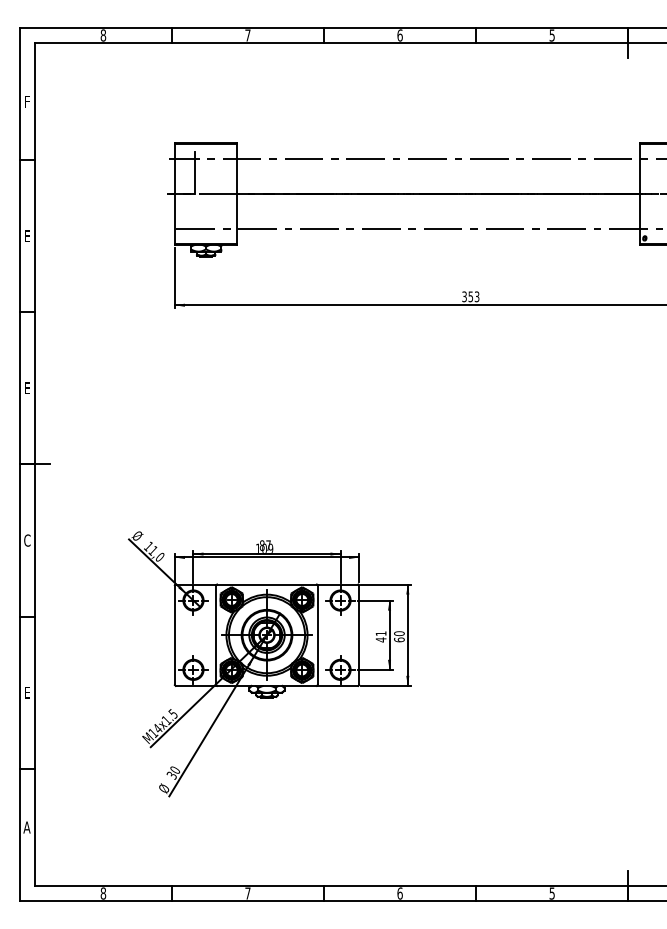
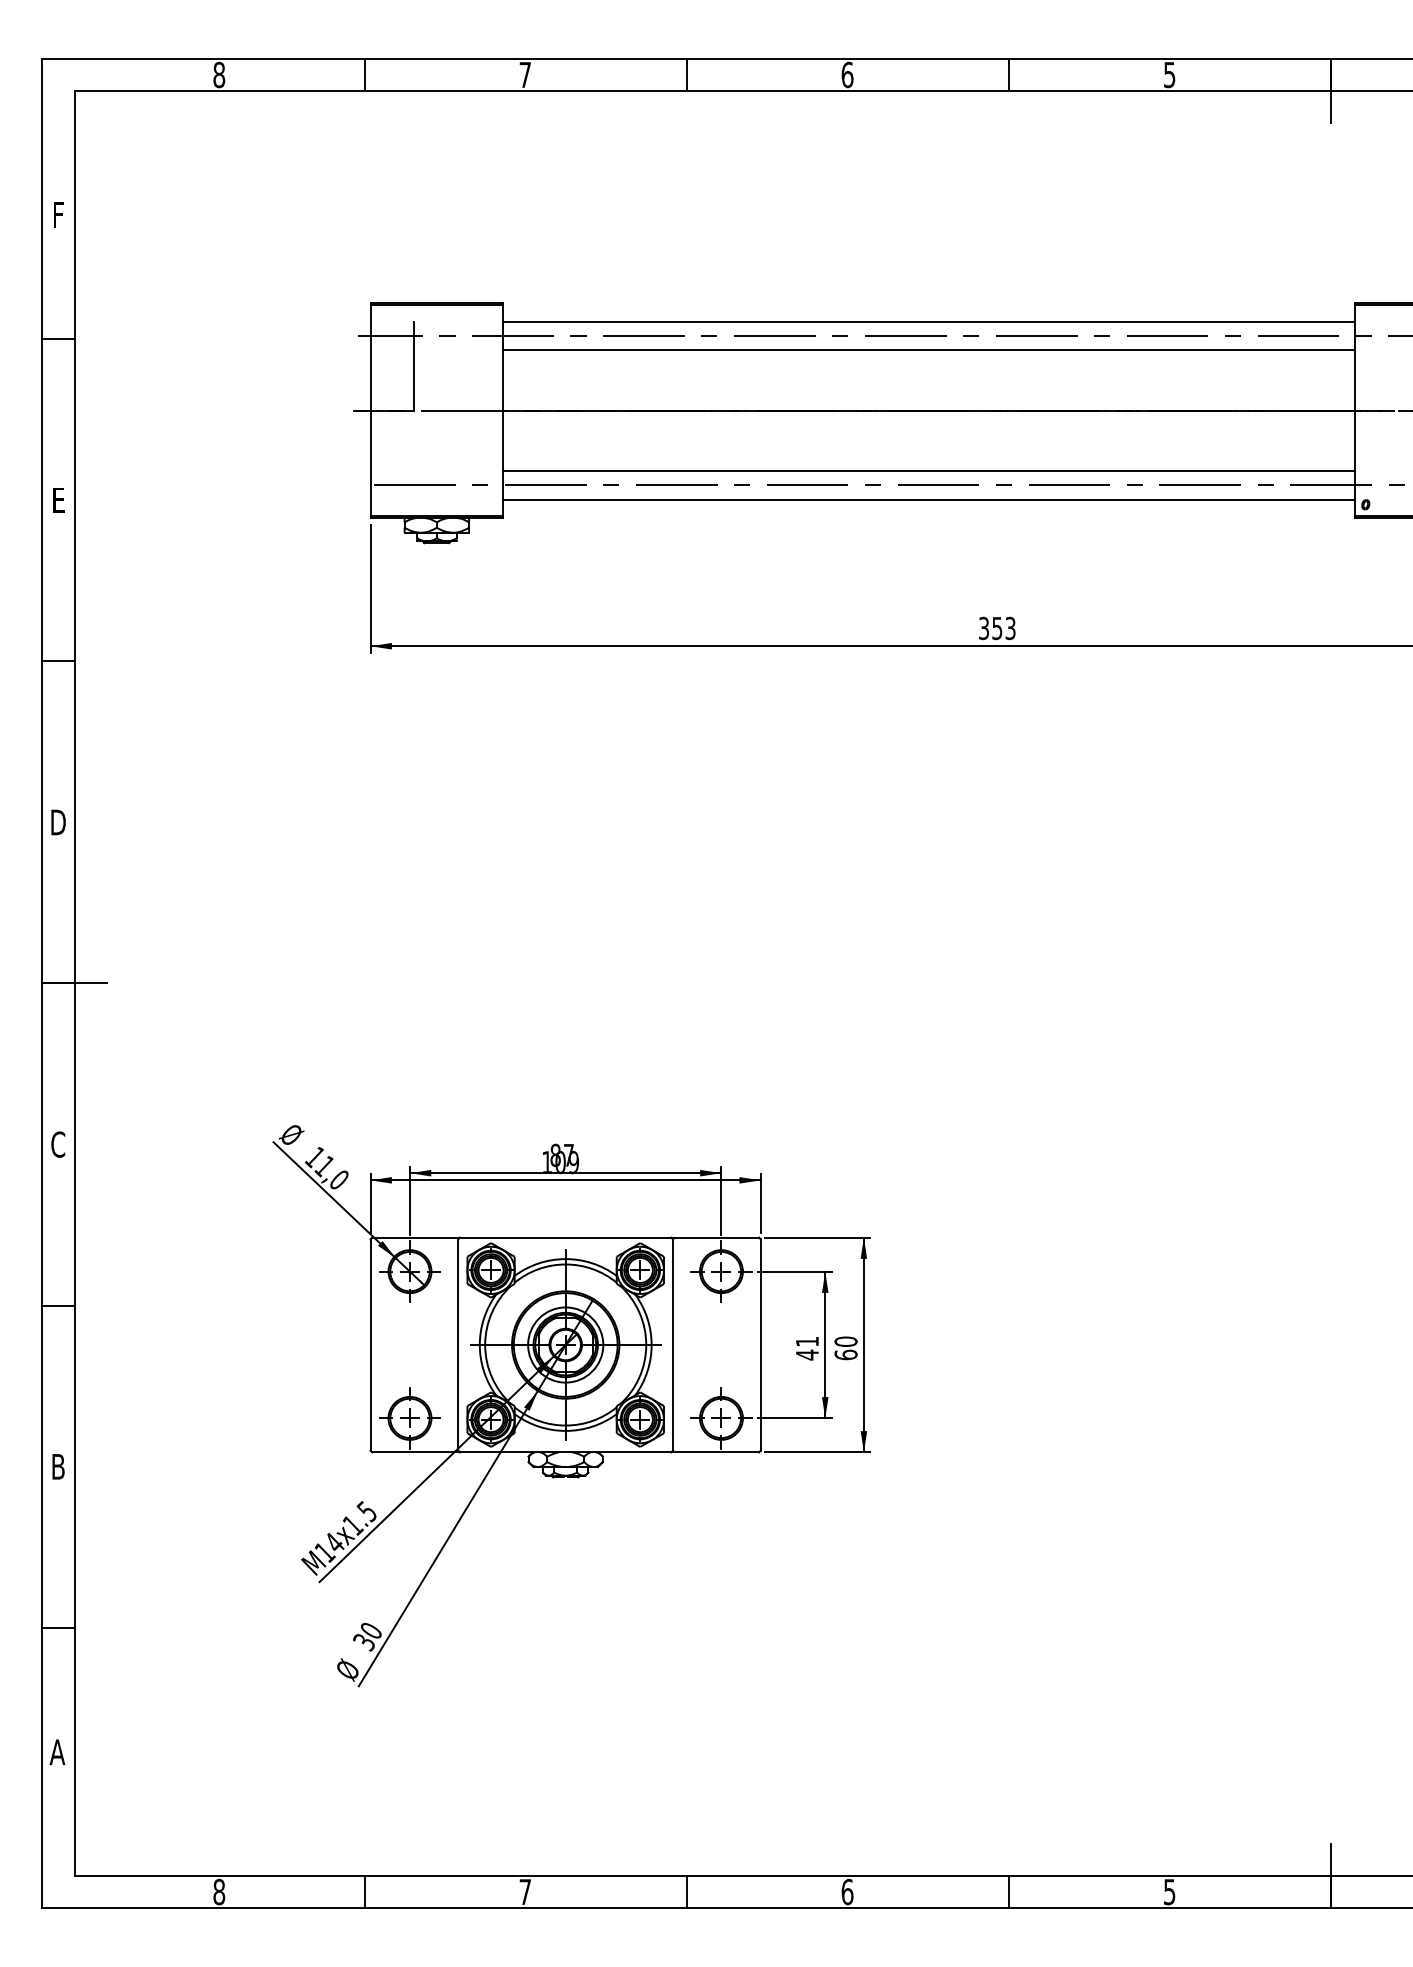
line: (438, 152) -> (928, 322), added
line: (438, 165) -> (928, 350), added
line: (438, 222) -> (928, 471), added
line: (438, 236) -> (928, 500), added
text: (27, 388) -> (58, 822), E -> D
text: (27, 692) -> (58, 1466), E -> B

